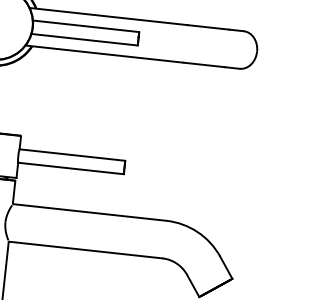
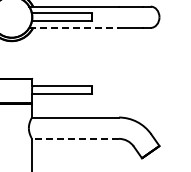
line: (105, 53) -> (74, 27), solid -> dashed
line: (85, 249) -> (75, 138), solid -> dashed

